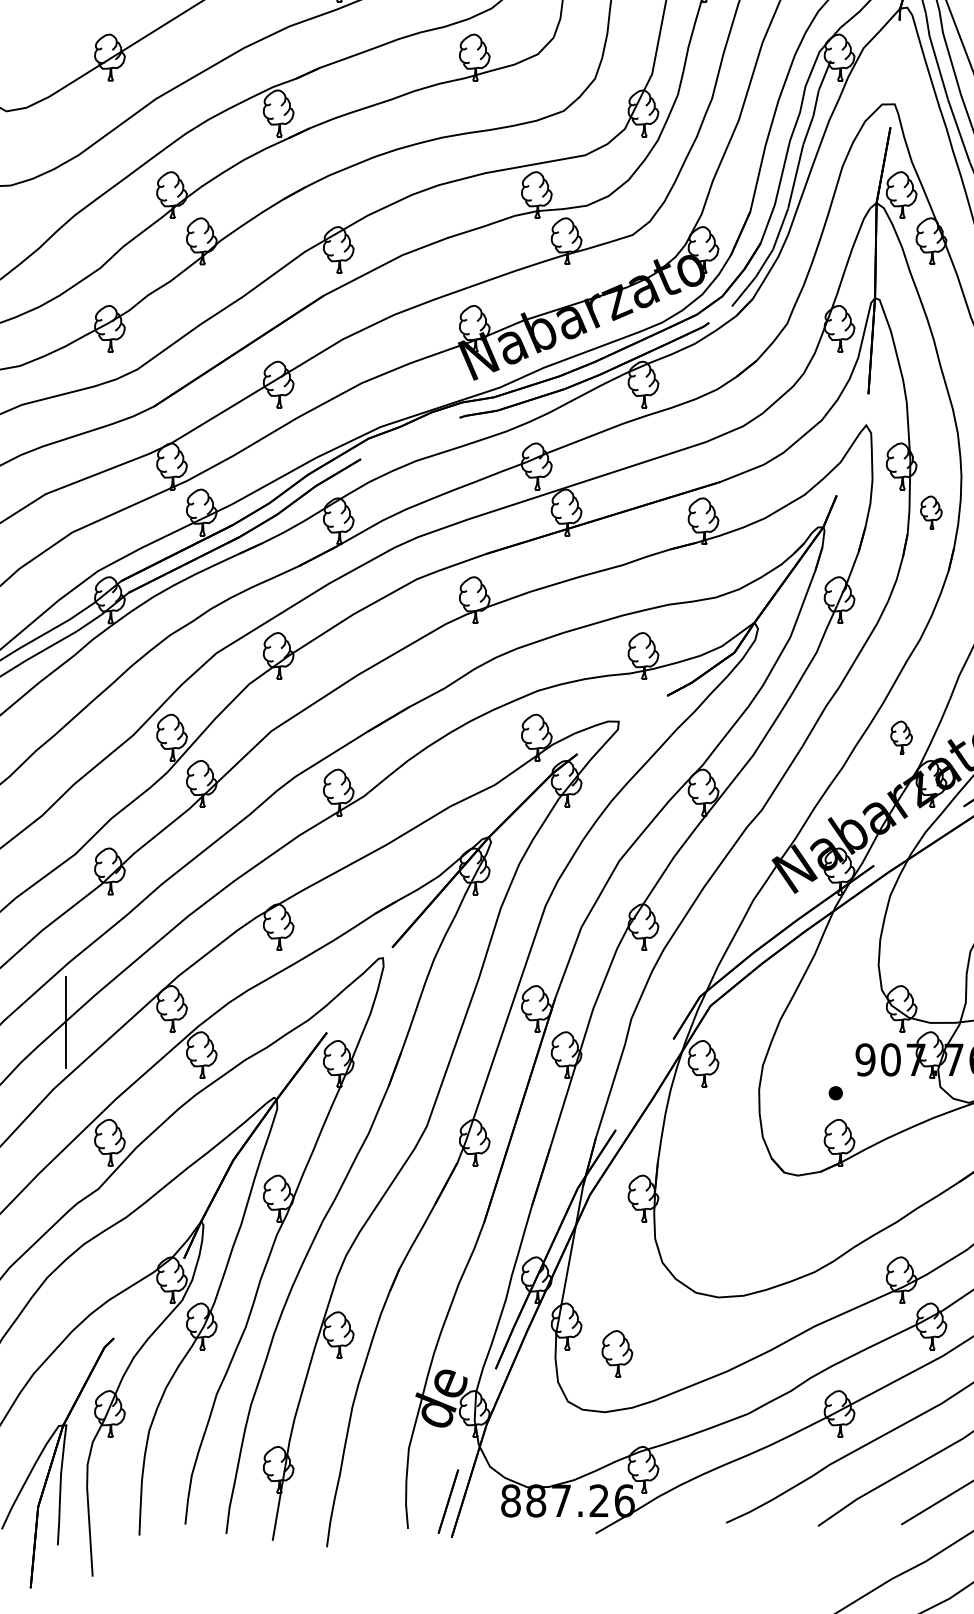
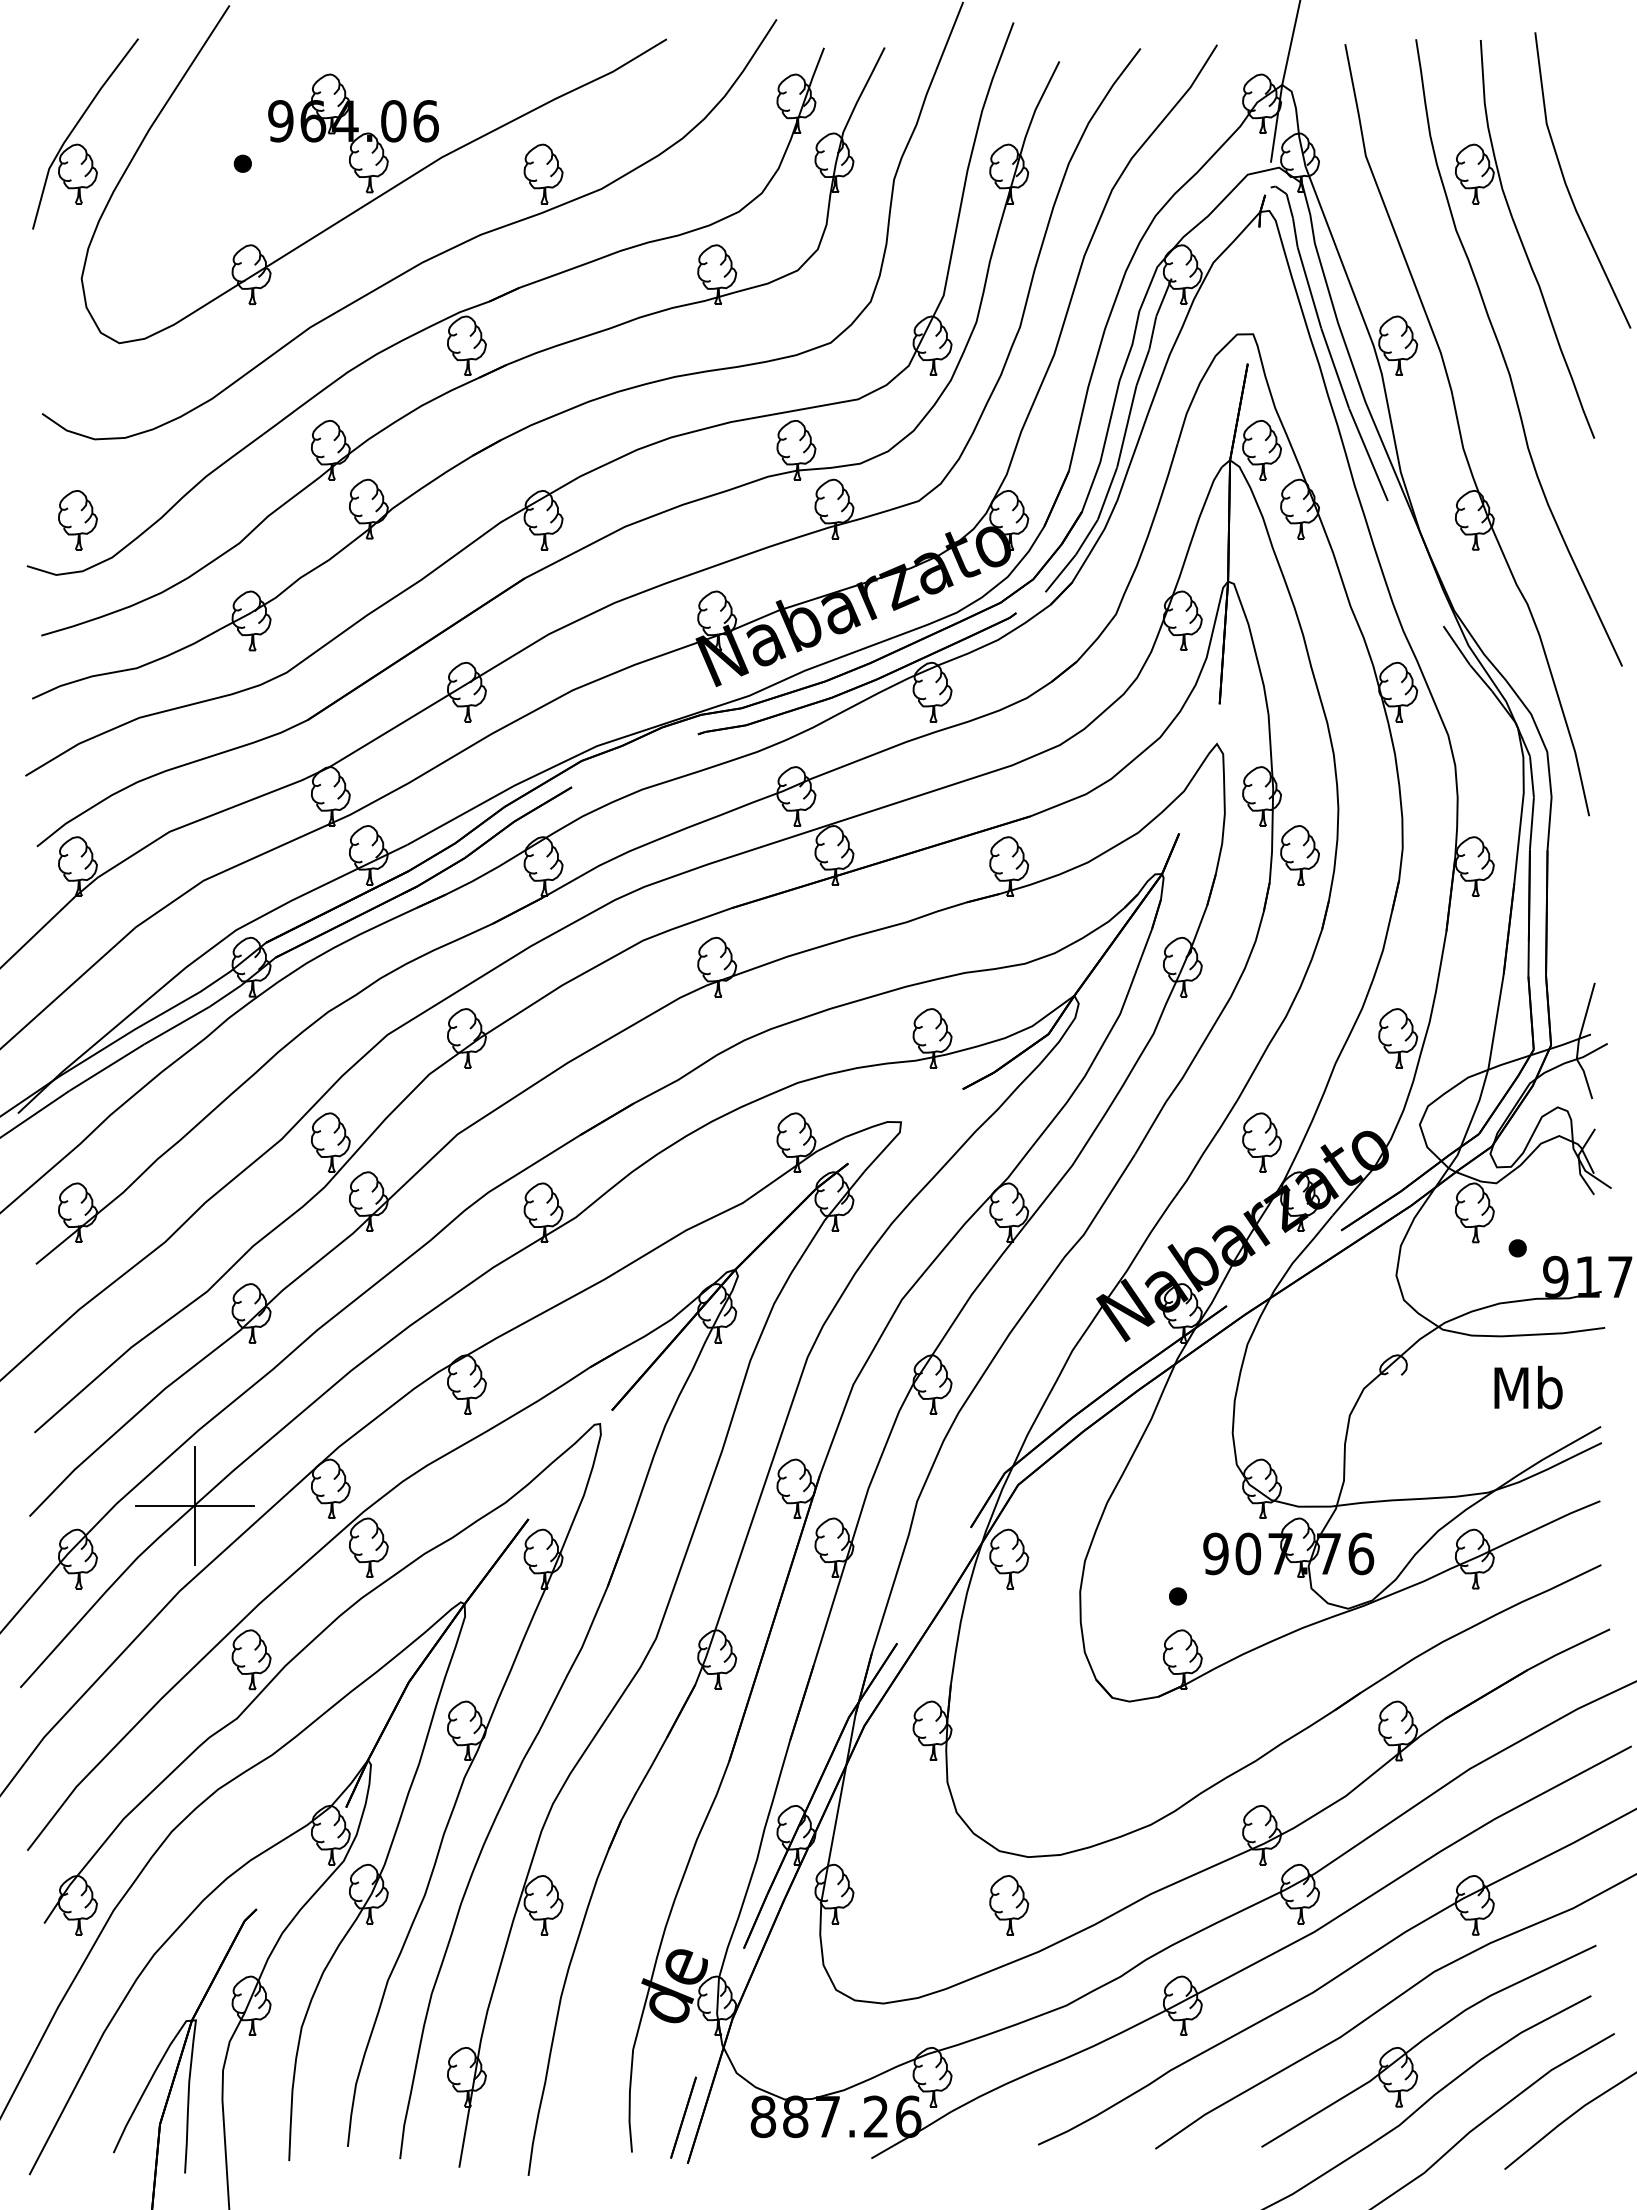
part: (931, 512) -> (1299, 855), size x1.43
part: (901, 737) -> (1261, 1142), size x1.43
line: (65, 1022) -> (194, 1506), added
part: (617, 1354) -> (1009, 1905), moved

